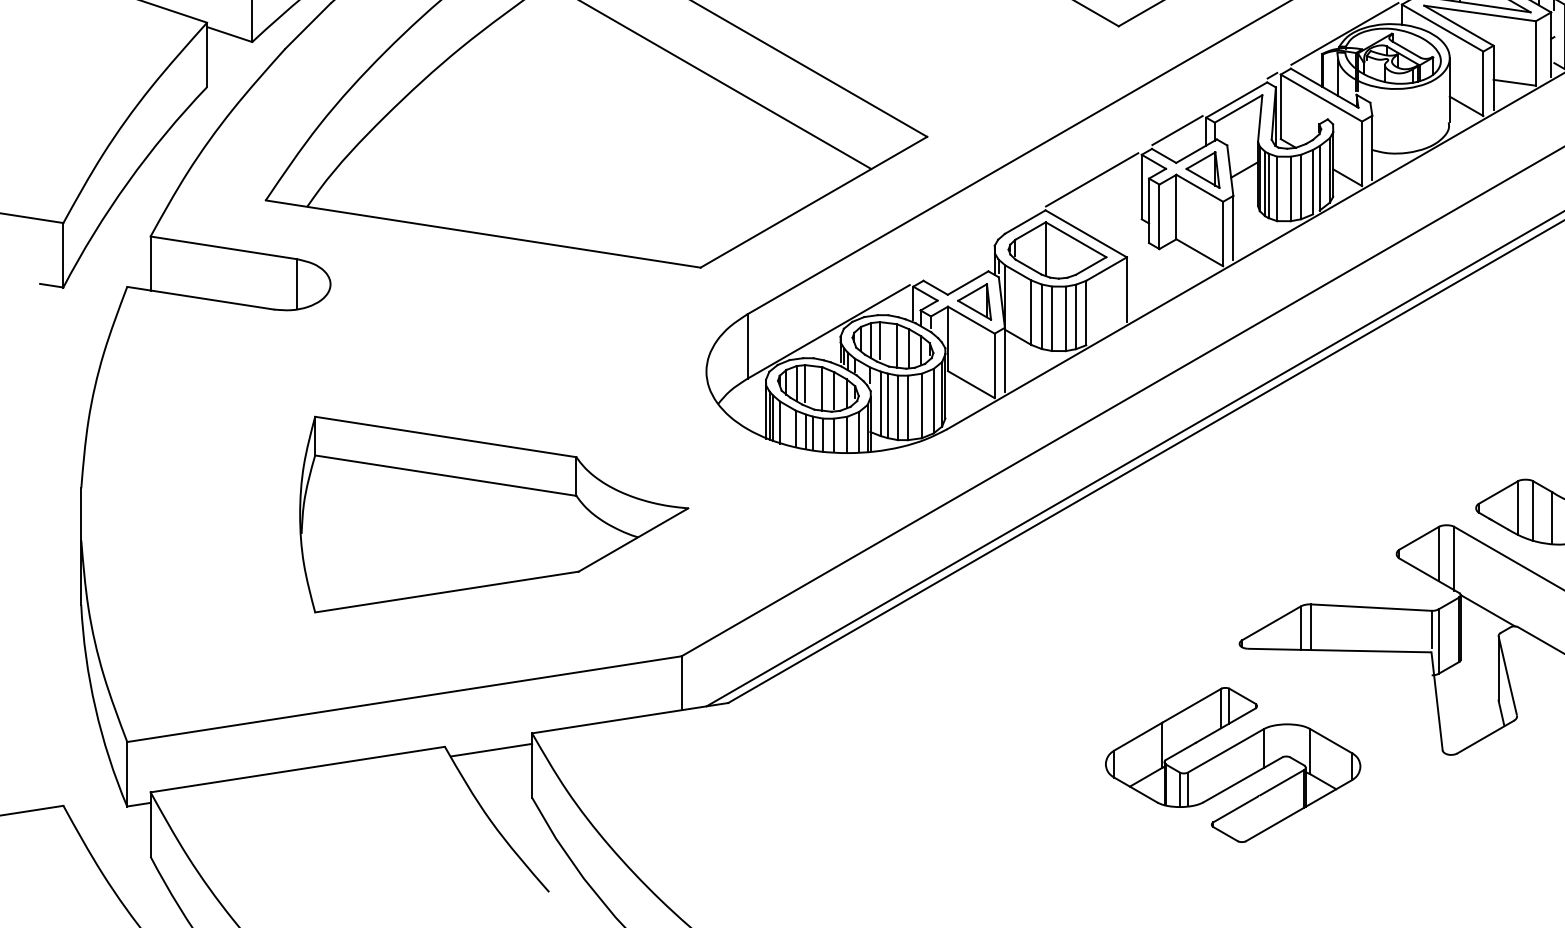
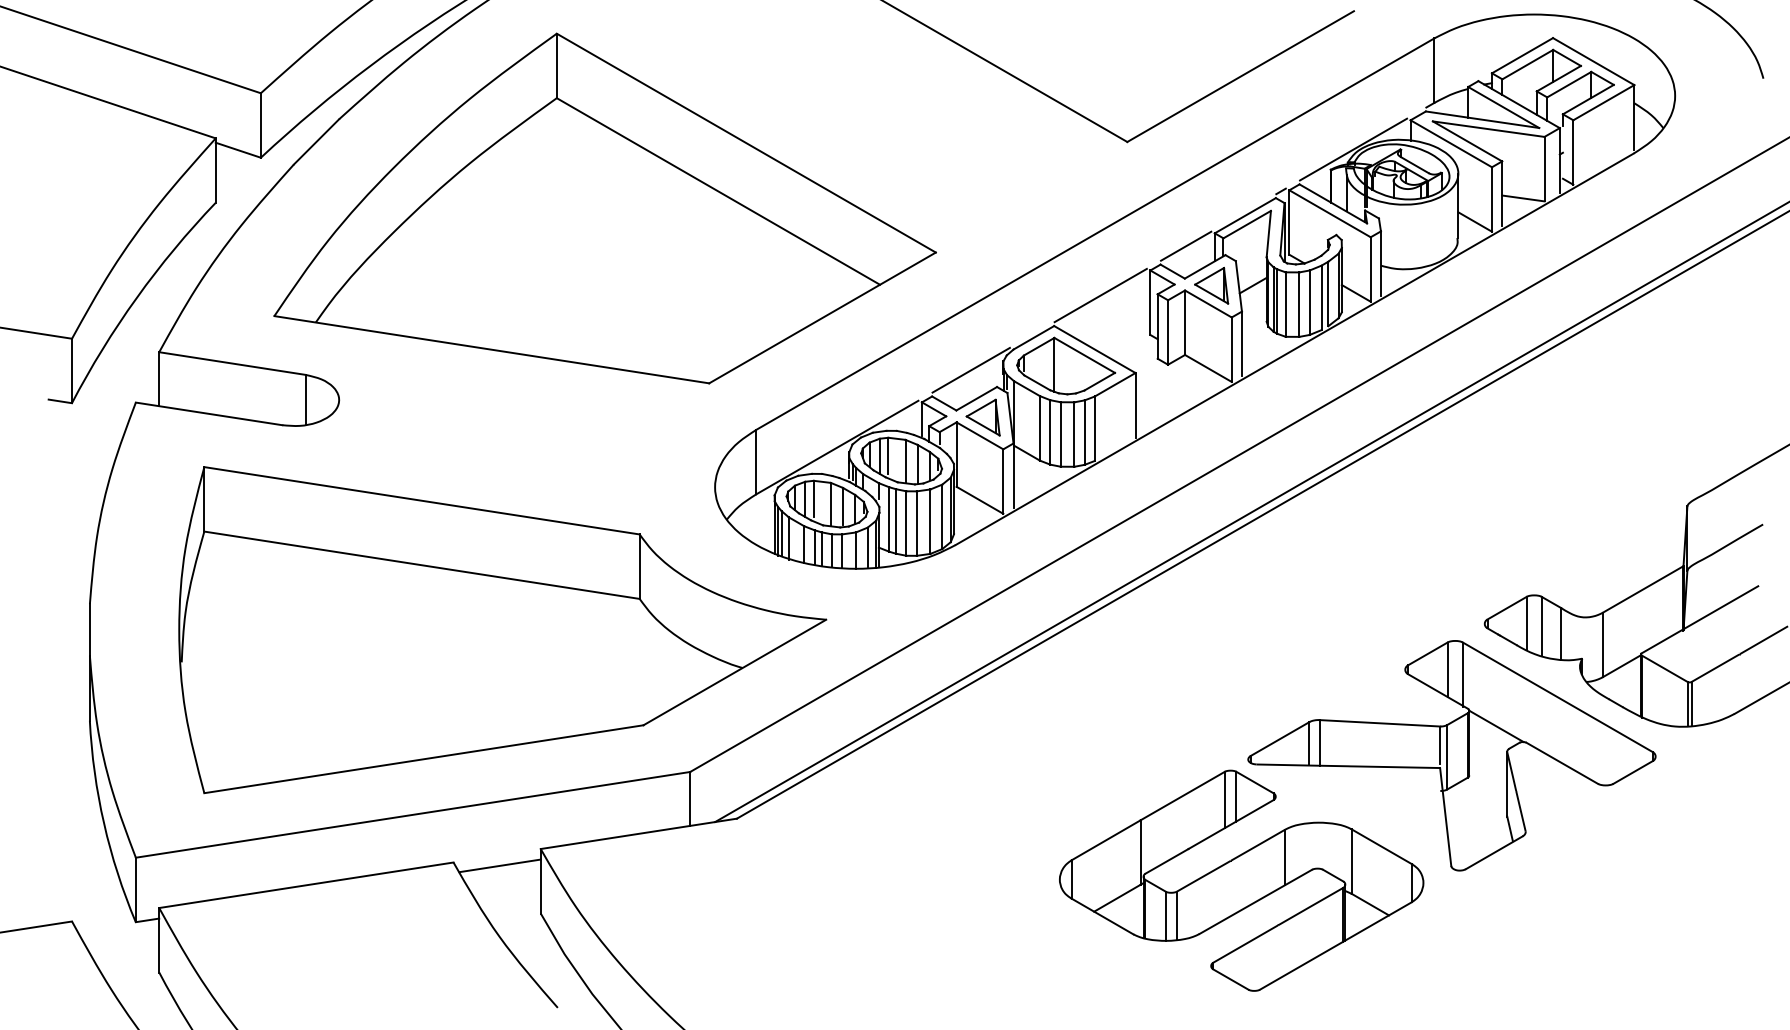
line: (961, 253) -> (970, 369), added
part: (493, 514) -> (502, 630), size x1.67
part: (1232, 764) -> (1241, 880), size x1.43

